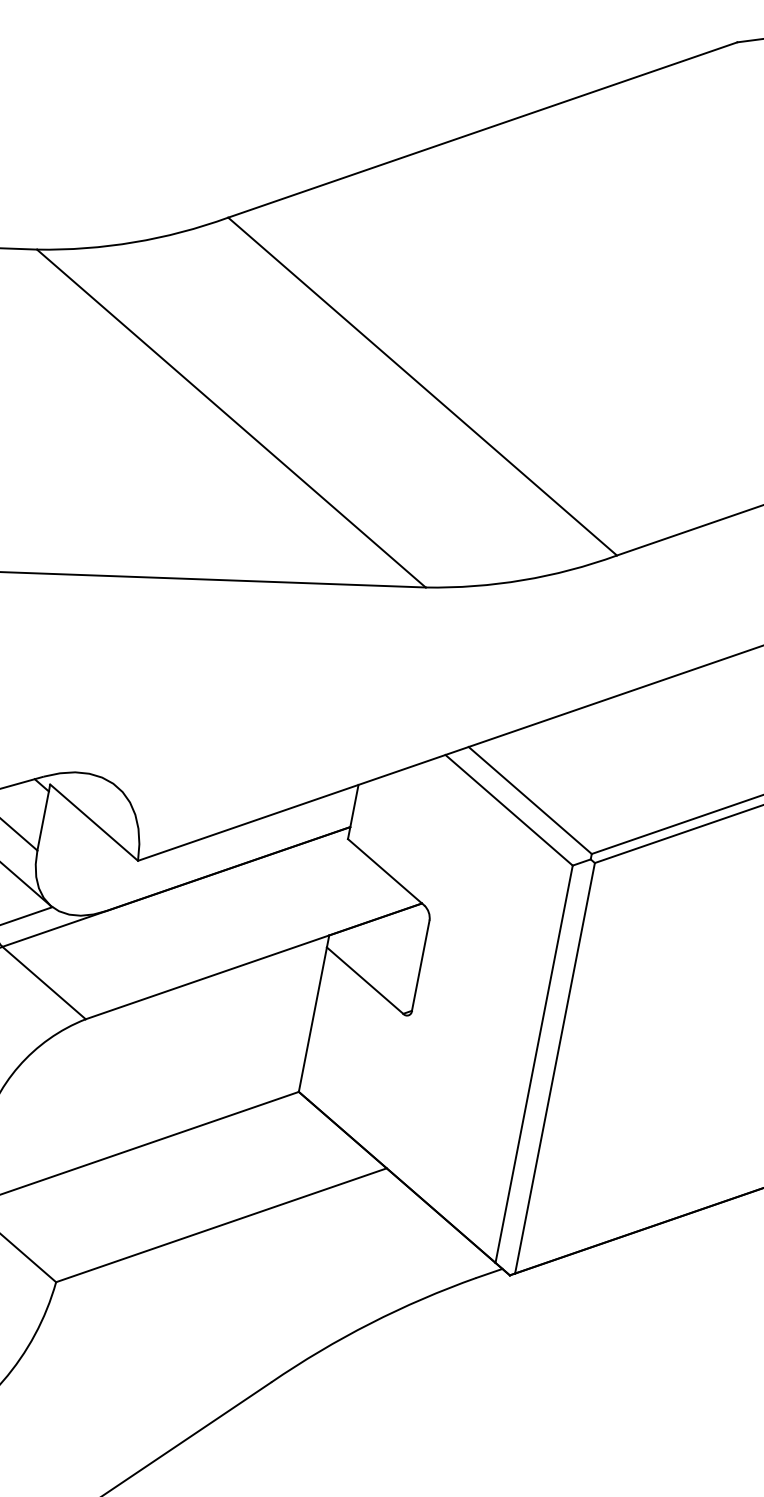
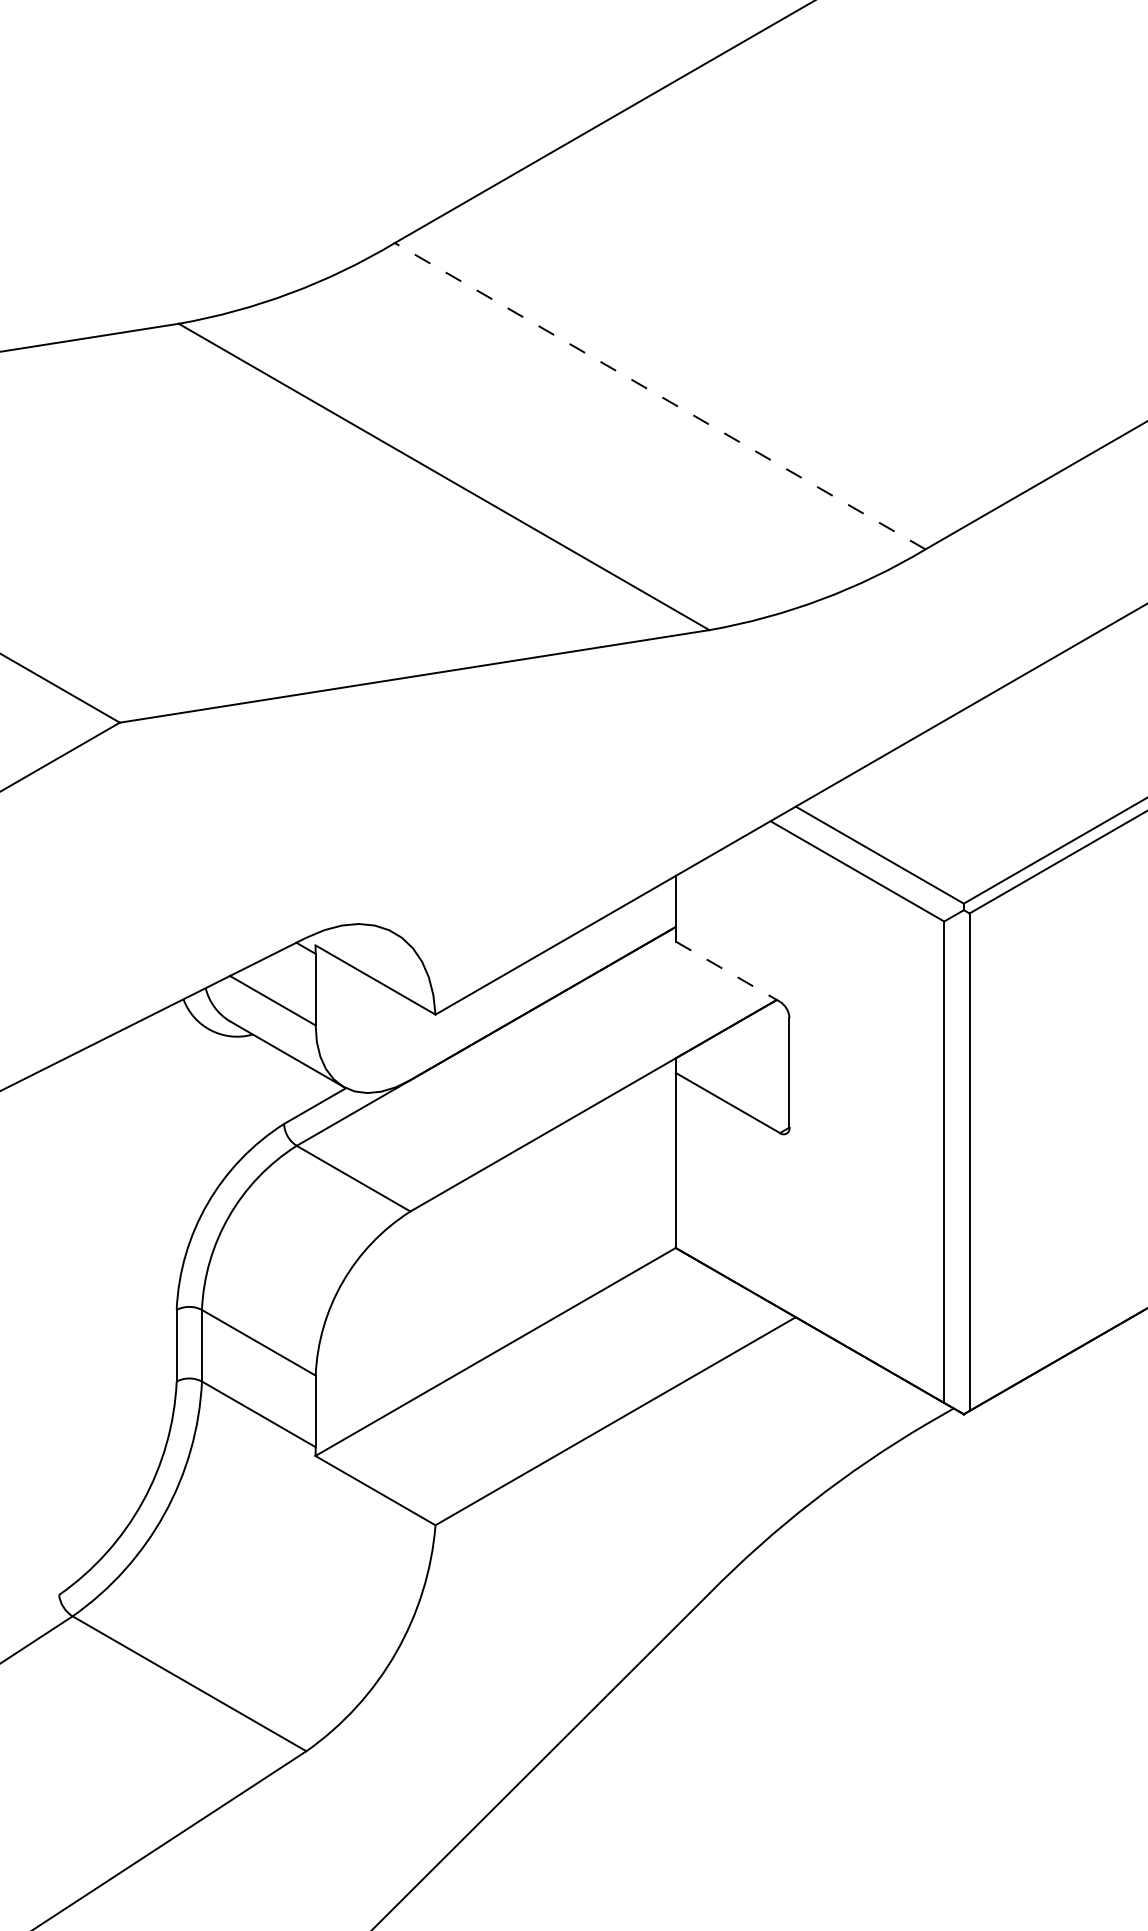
line: (422, 385) -> (659, 395), solid -> dashed
line: (386, 872) -> (728, 971), solid -> dashed

